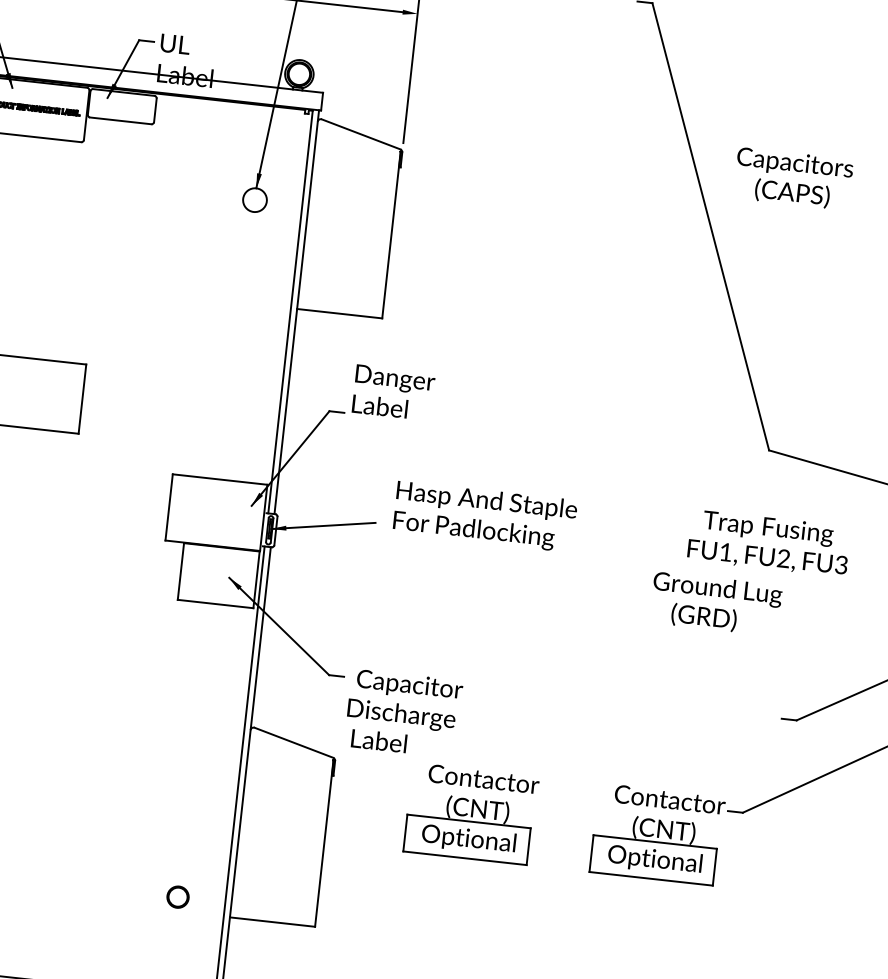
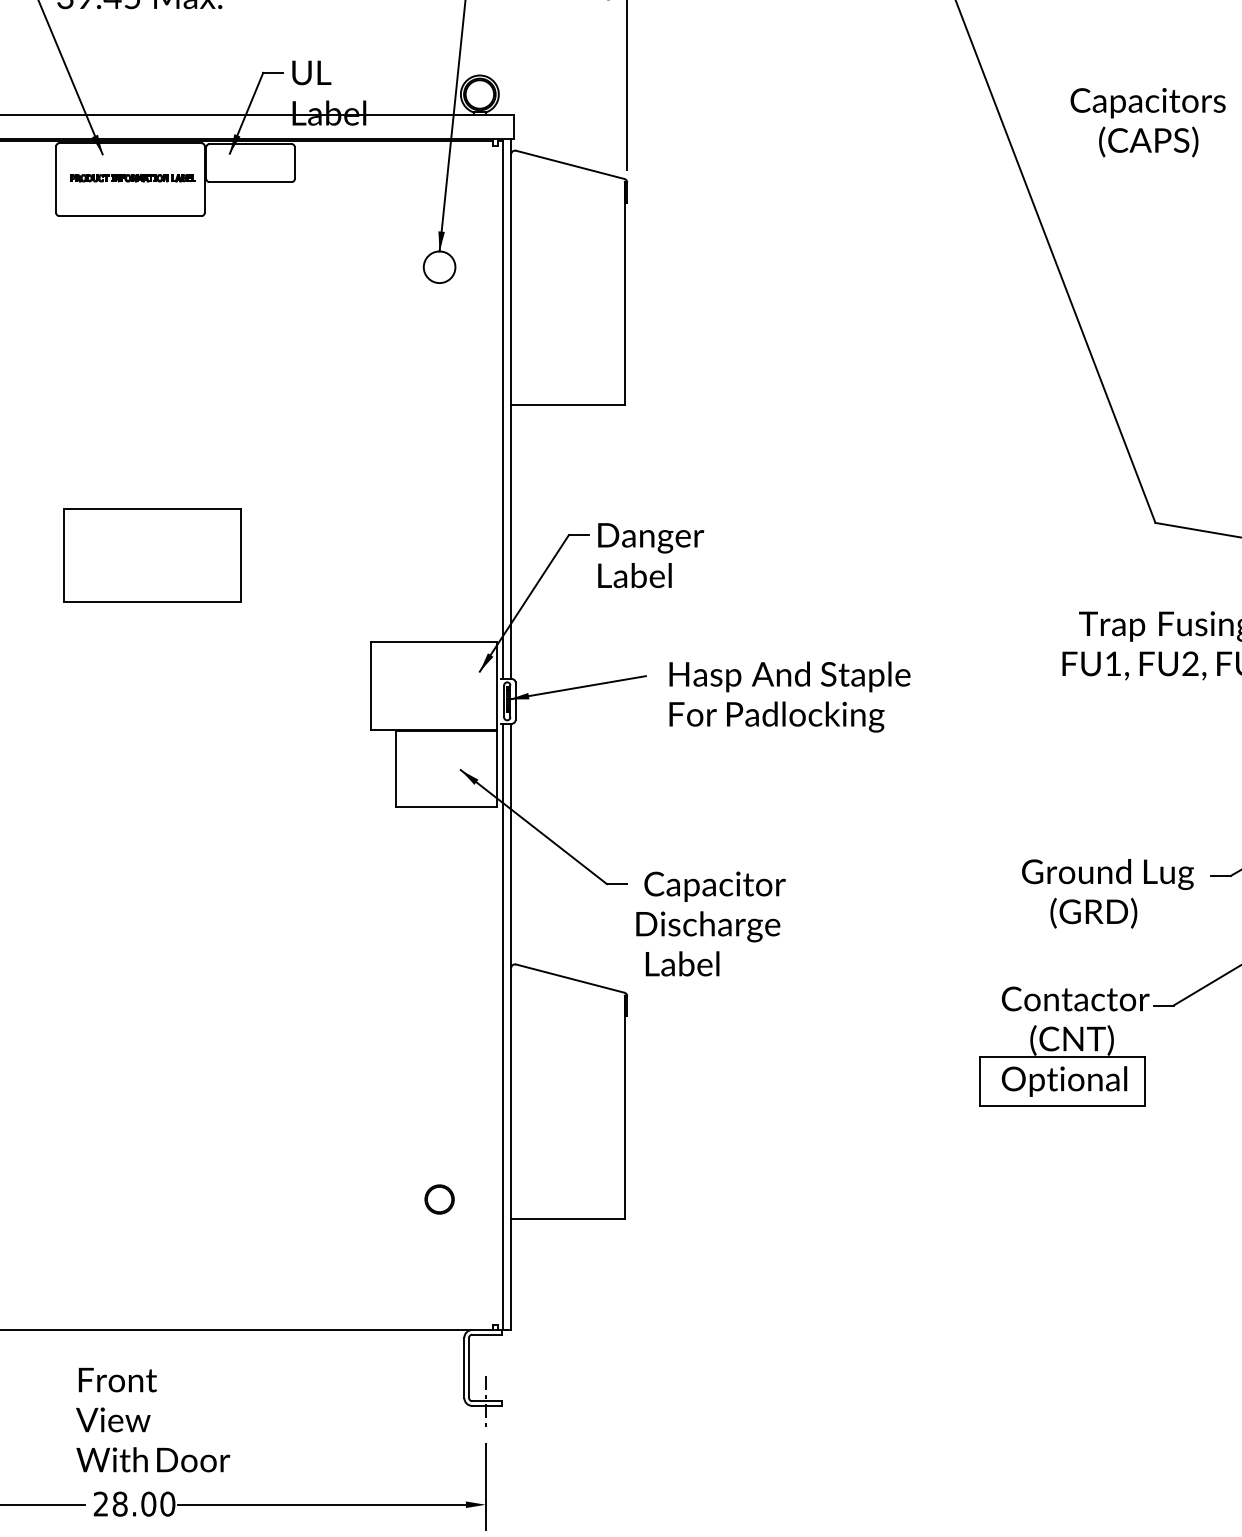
text: (793, 178) -> (1147, 122), moved
text: (394, 392) -> (651, 555), moved
text: (484, 516) -> (789, 696), moved
text: (715, 603) -> (1107, 893), moved
part: (471, 813) -> (815, 1046), removed

